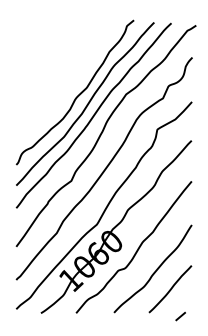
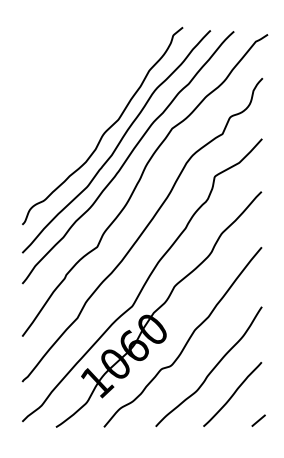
line: (180, 316) -> (258, 420), moved

